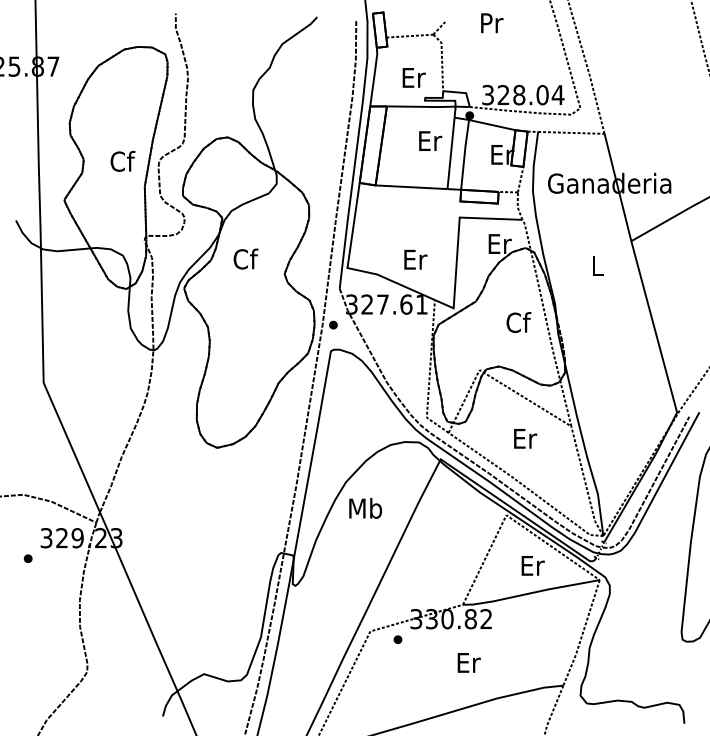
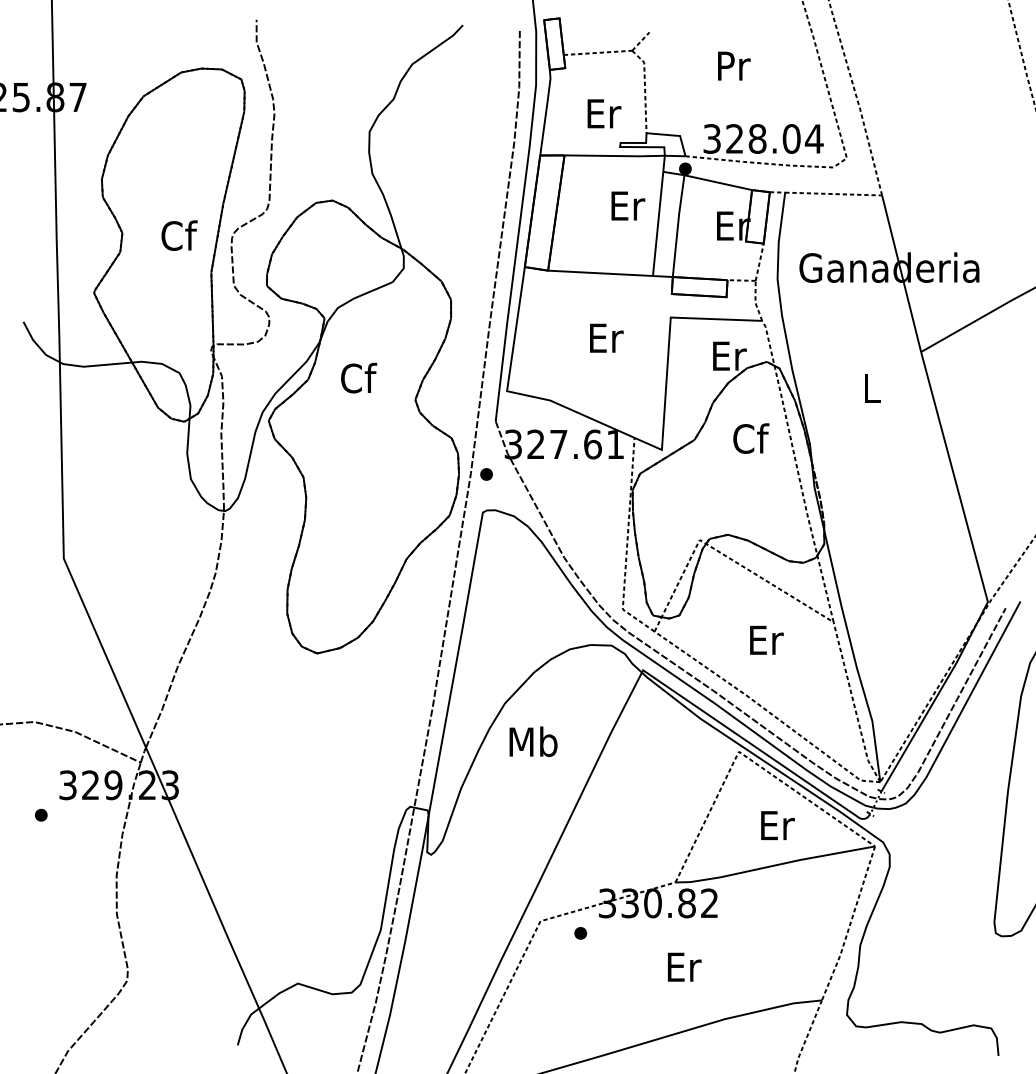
text: (492, 23) -> (734, 66), moved
text: (415, 259) -> (606, 337), moved
text: (518, 322) -> (750, 438), moved

